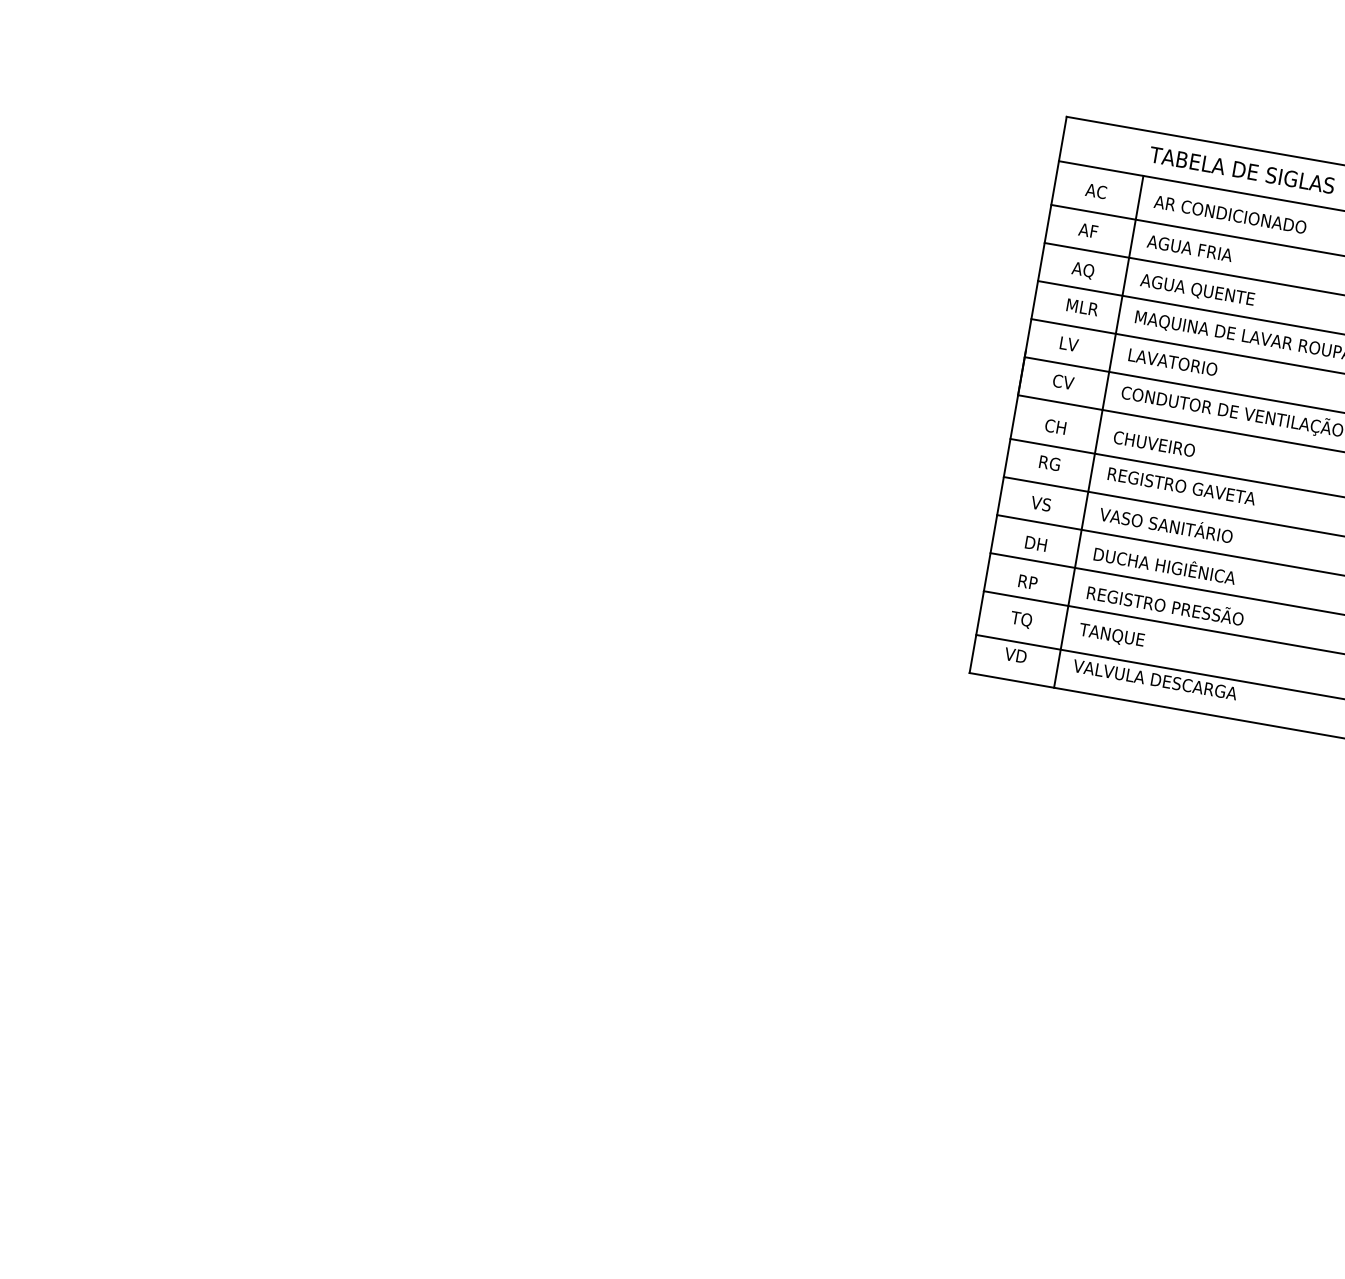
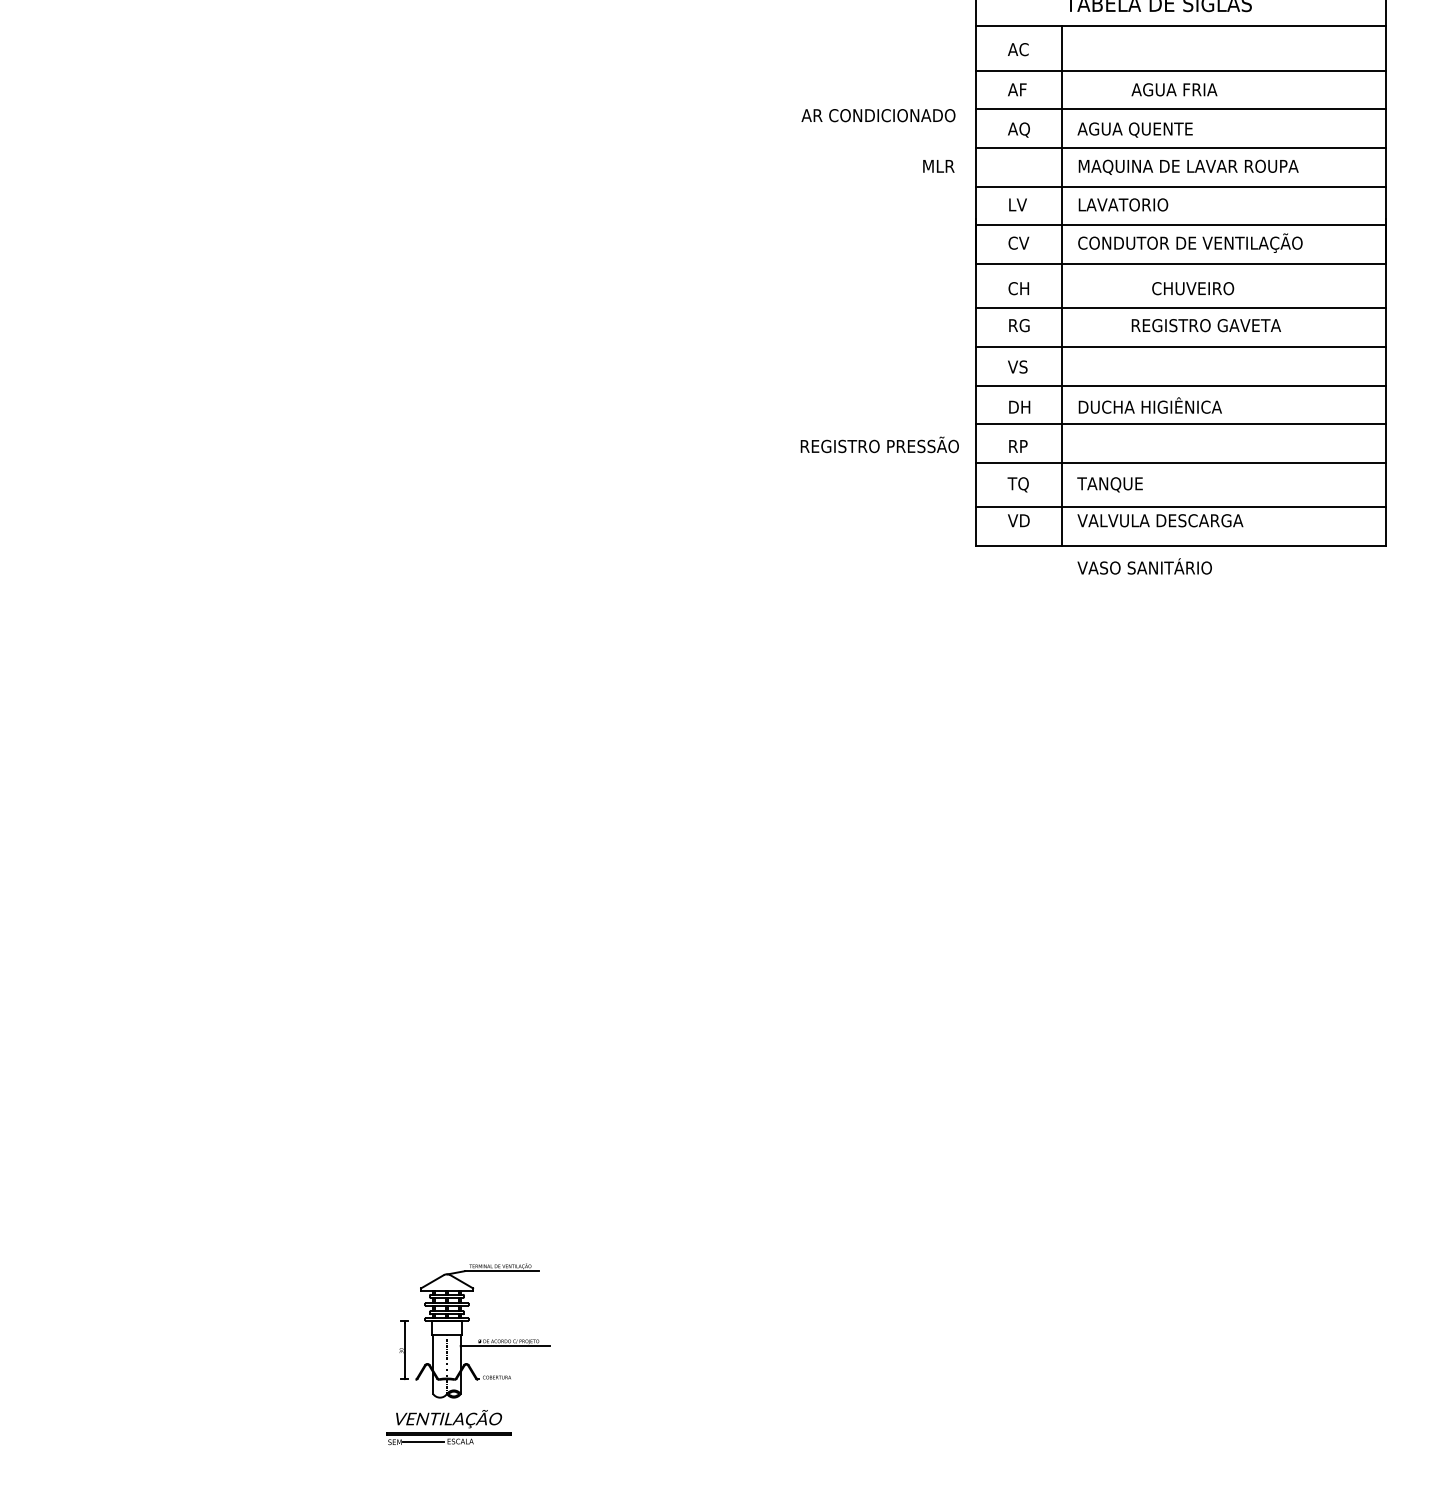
text: (1230, 214) -> (878, 115), moved
text: (1190, 248) -> (1174, 89), moved
text: (1082, 307) -> (938, 166), moved
text: (1154, 444) -> (1193, 288), moved
text: (1180, 486) -> (1205, 325), moved
text: (1166, 524) -> (1144, 566), moved
text: (1165, 604) -> (879, 444), moved

